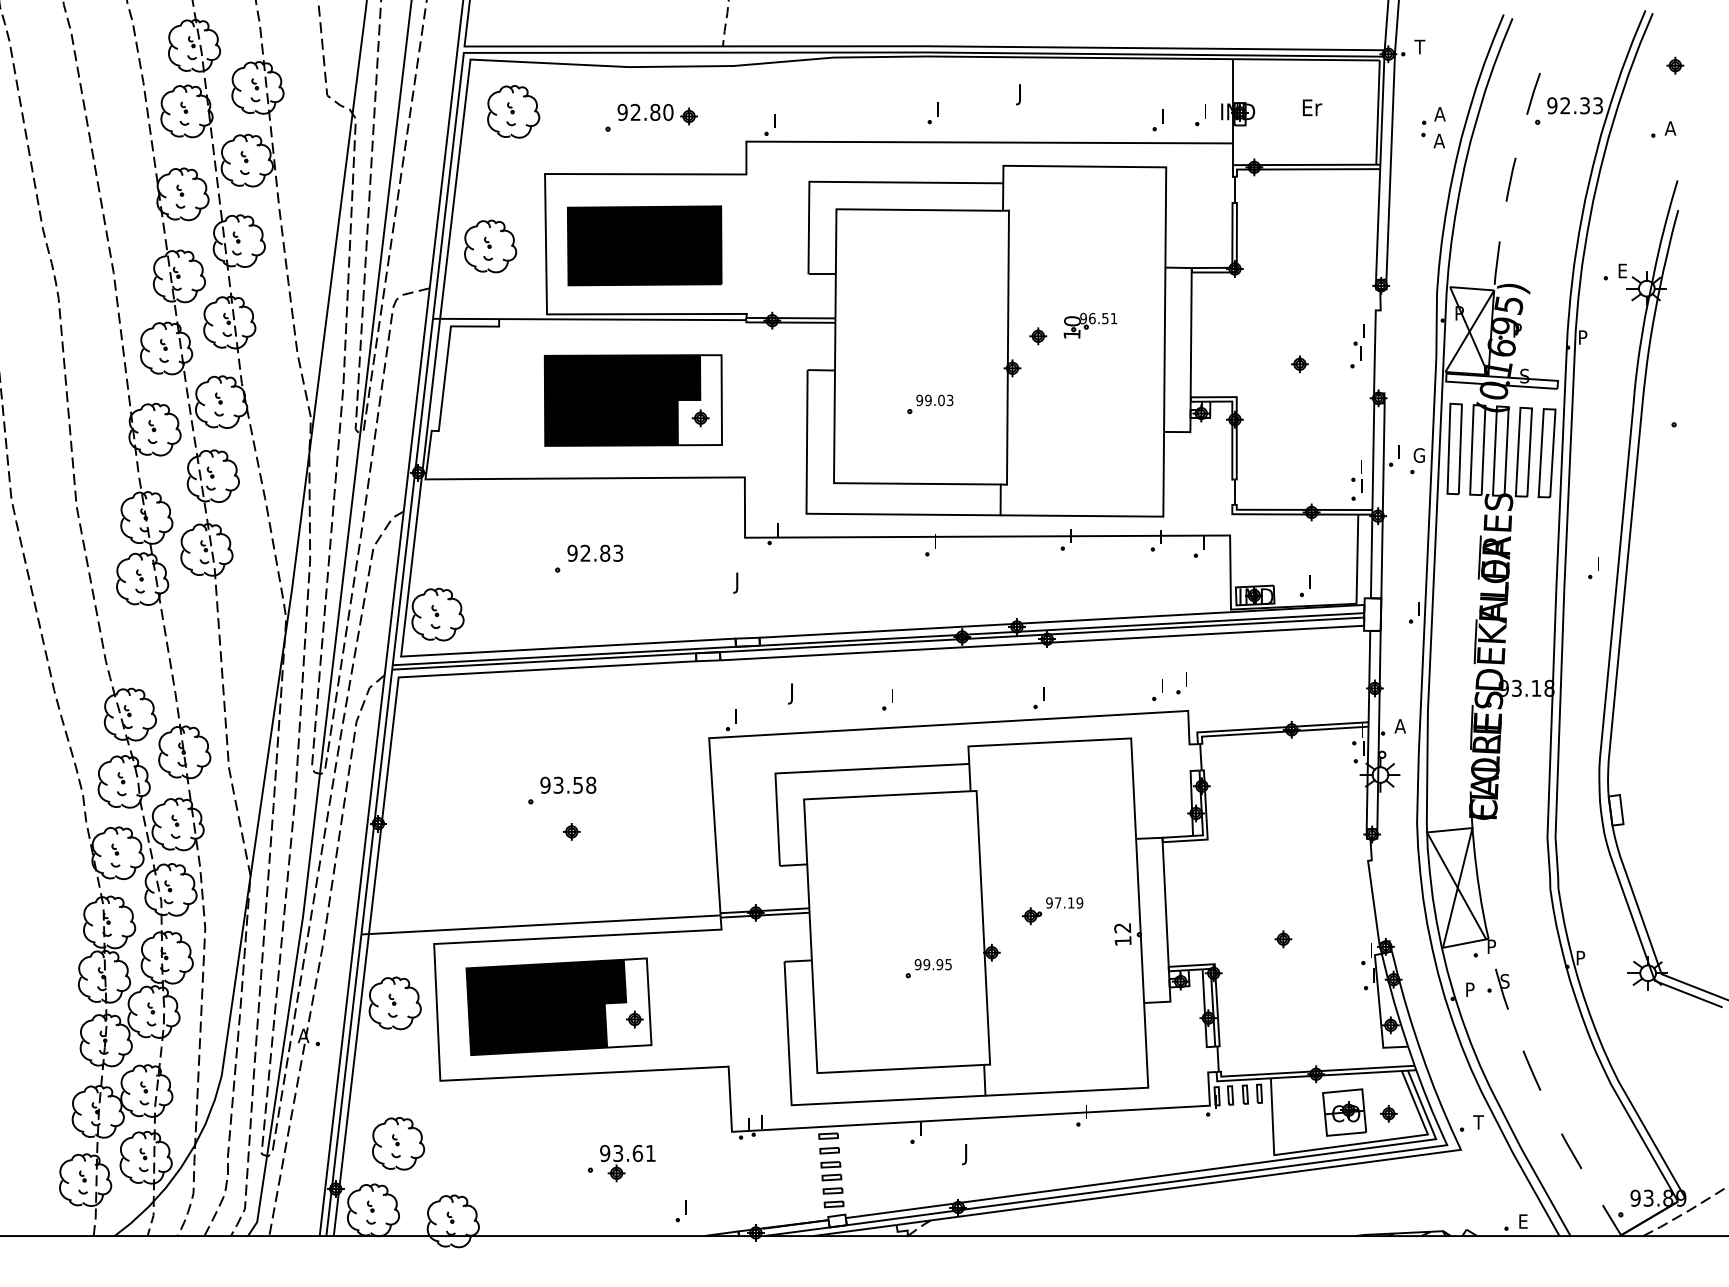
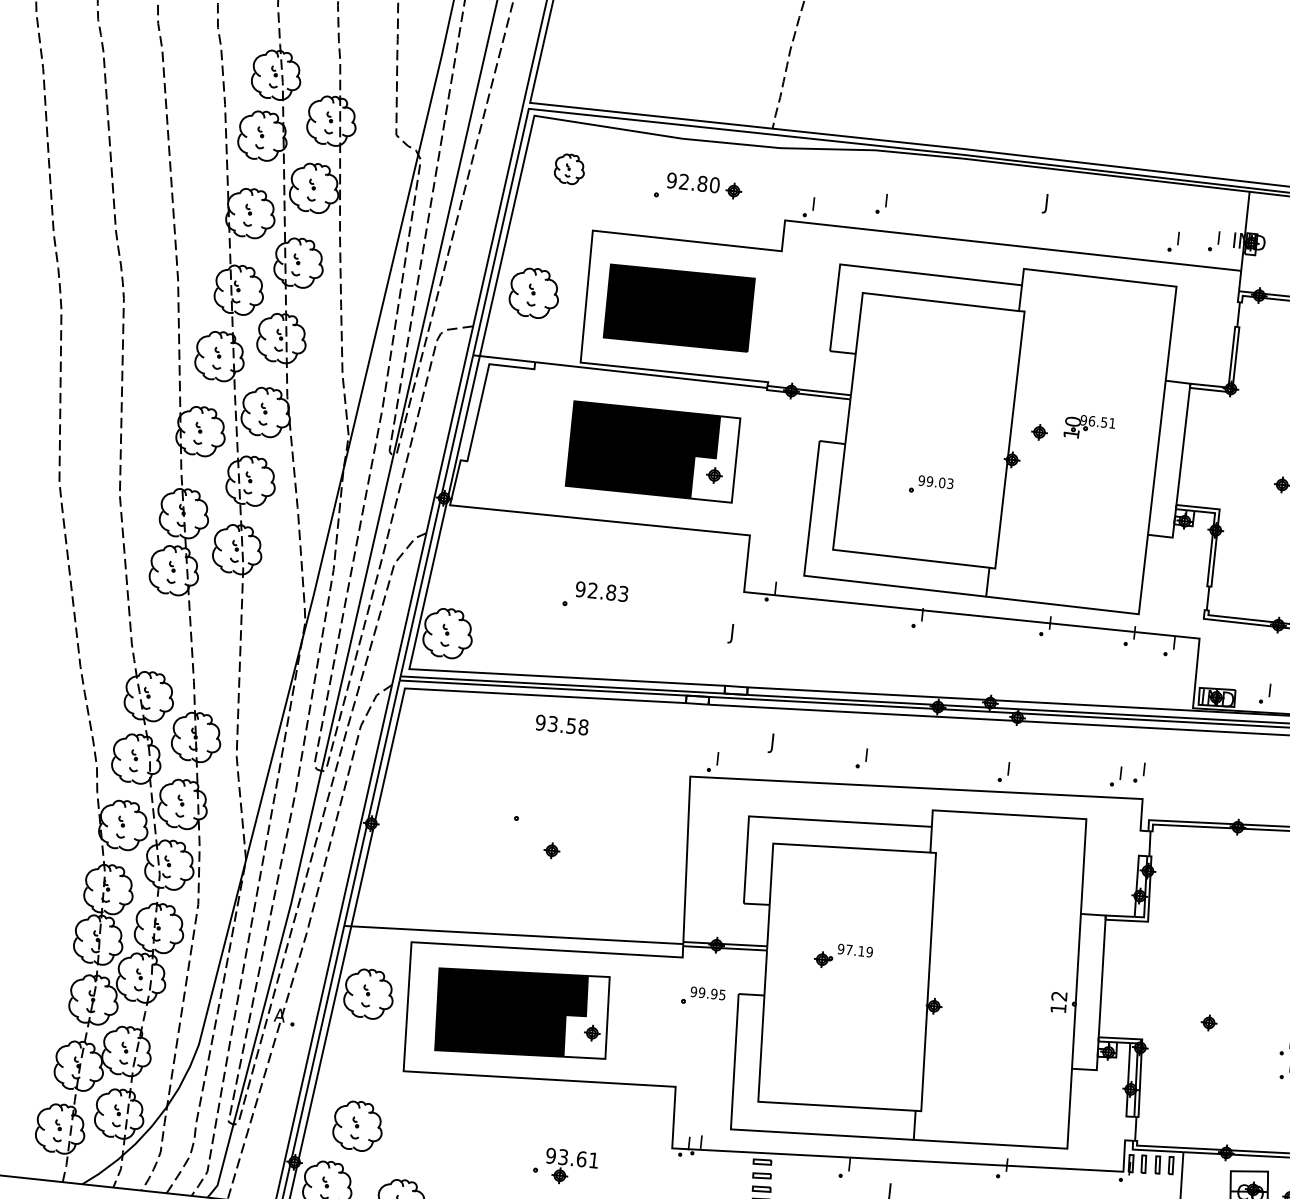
part: (513, 111) -> (569, 168), size x0.6
part: (932, 113) -> (880, 203), moved
text: (568, 784) -> (562, 724), moved
part: (1052, 911) -> (843, 957), moved
part: (928, 968) -> (703, 996), moved

